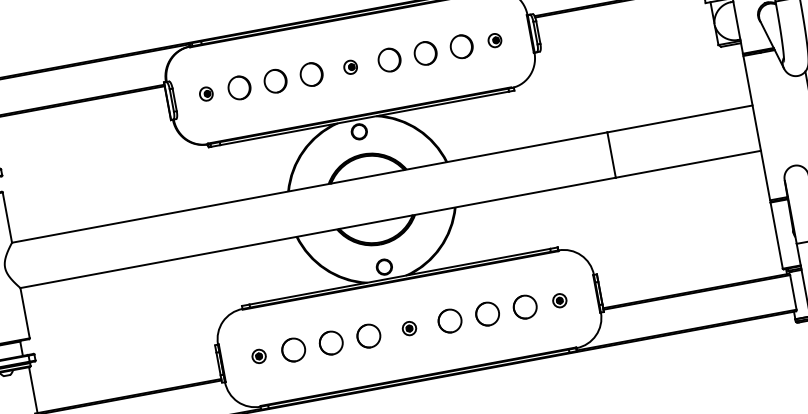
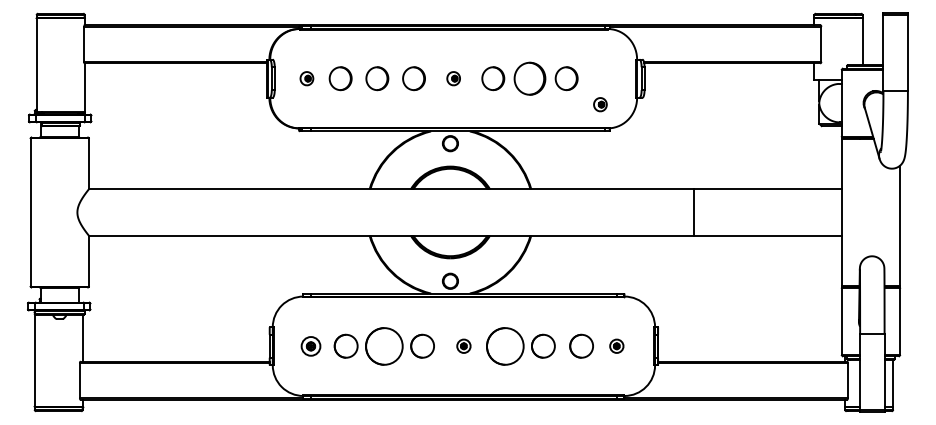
part: (494, 40) -> (600, 104), moved
part: (425, 53) -> (529, 78), size x1.4
part: (449, 320) -> (504, 345), size x1.6
part: (331, 342) -> (384, 345), size x1.6
part: (258, 355) -> (310, 345), size x1.4

